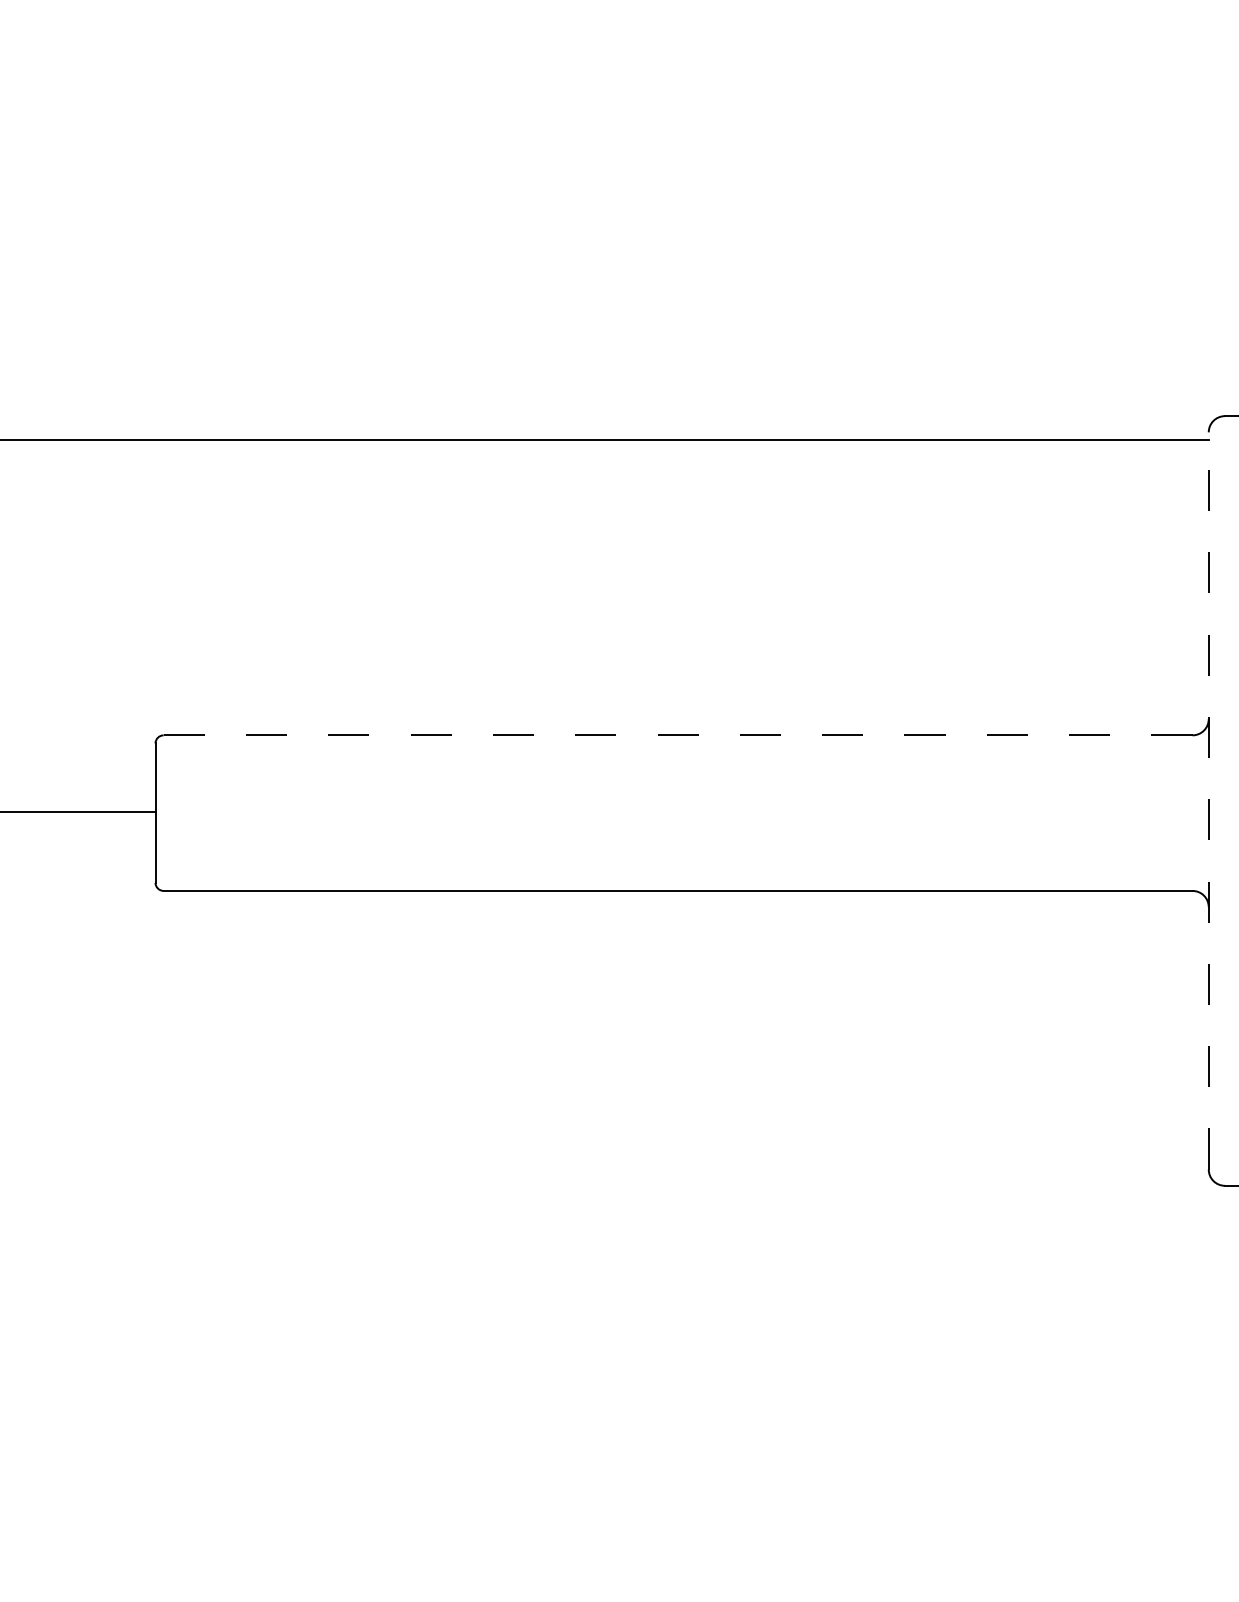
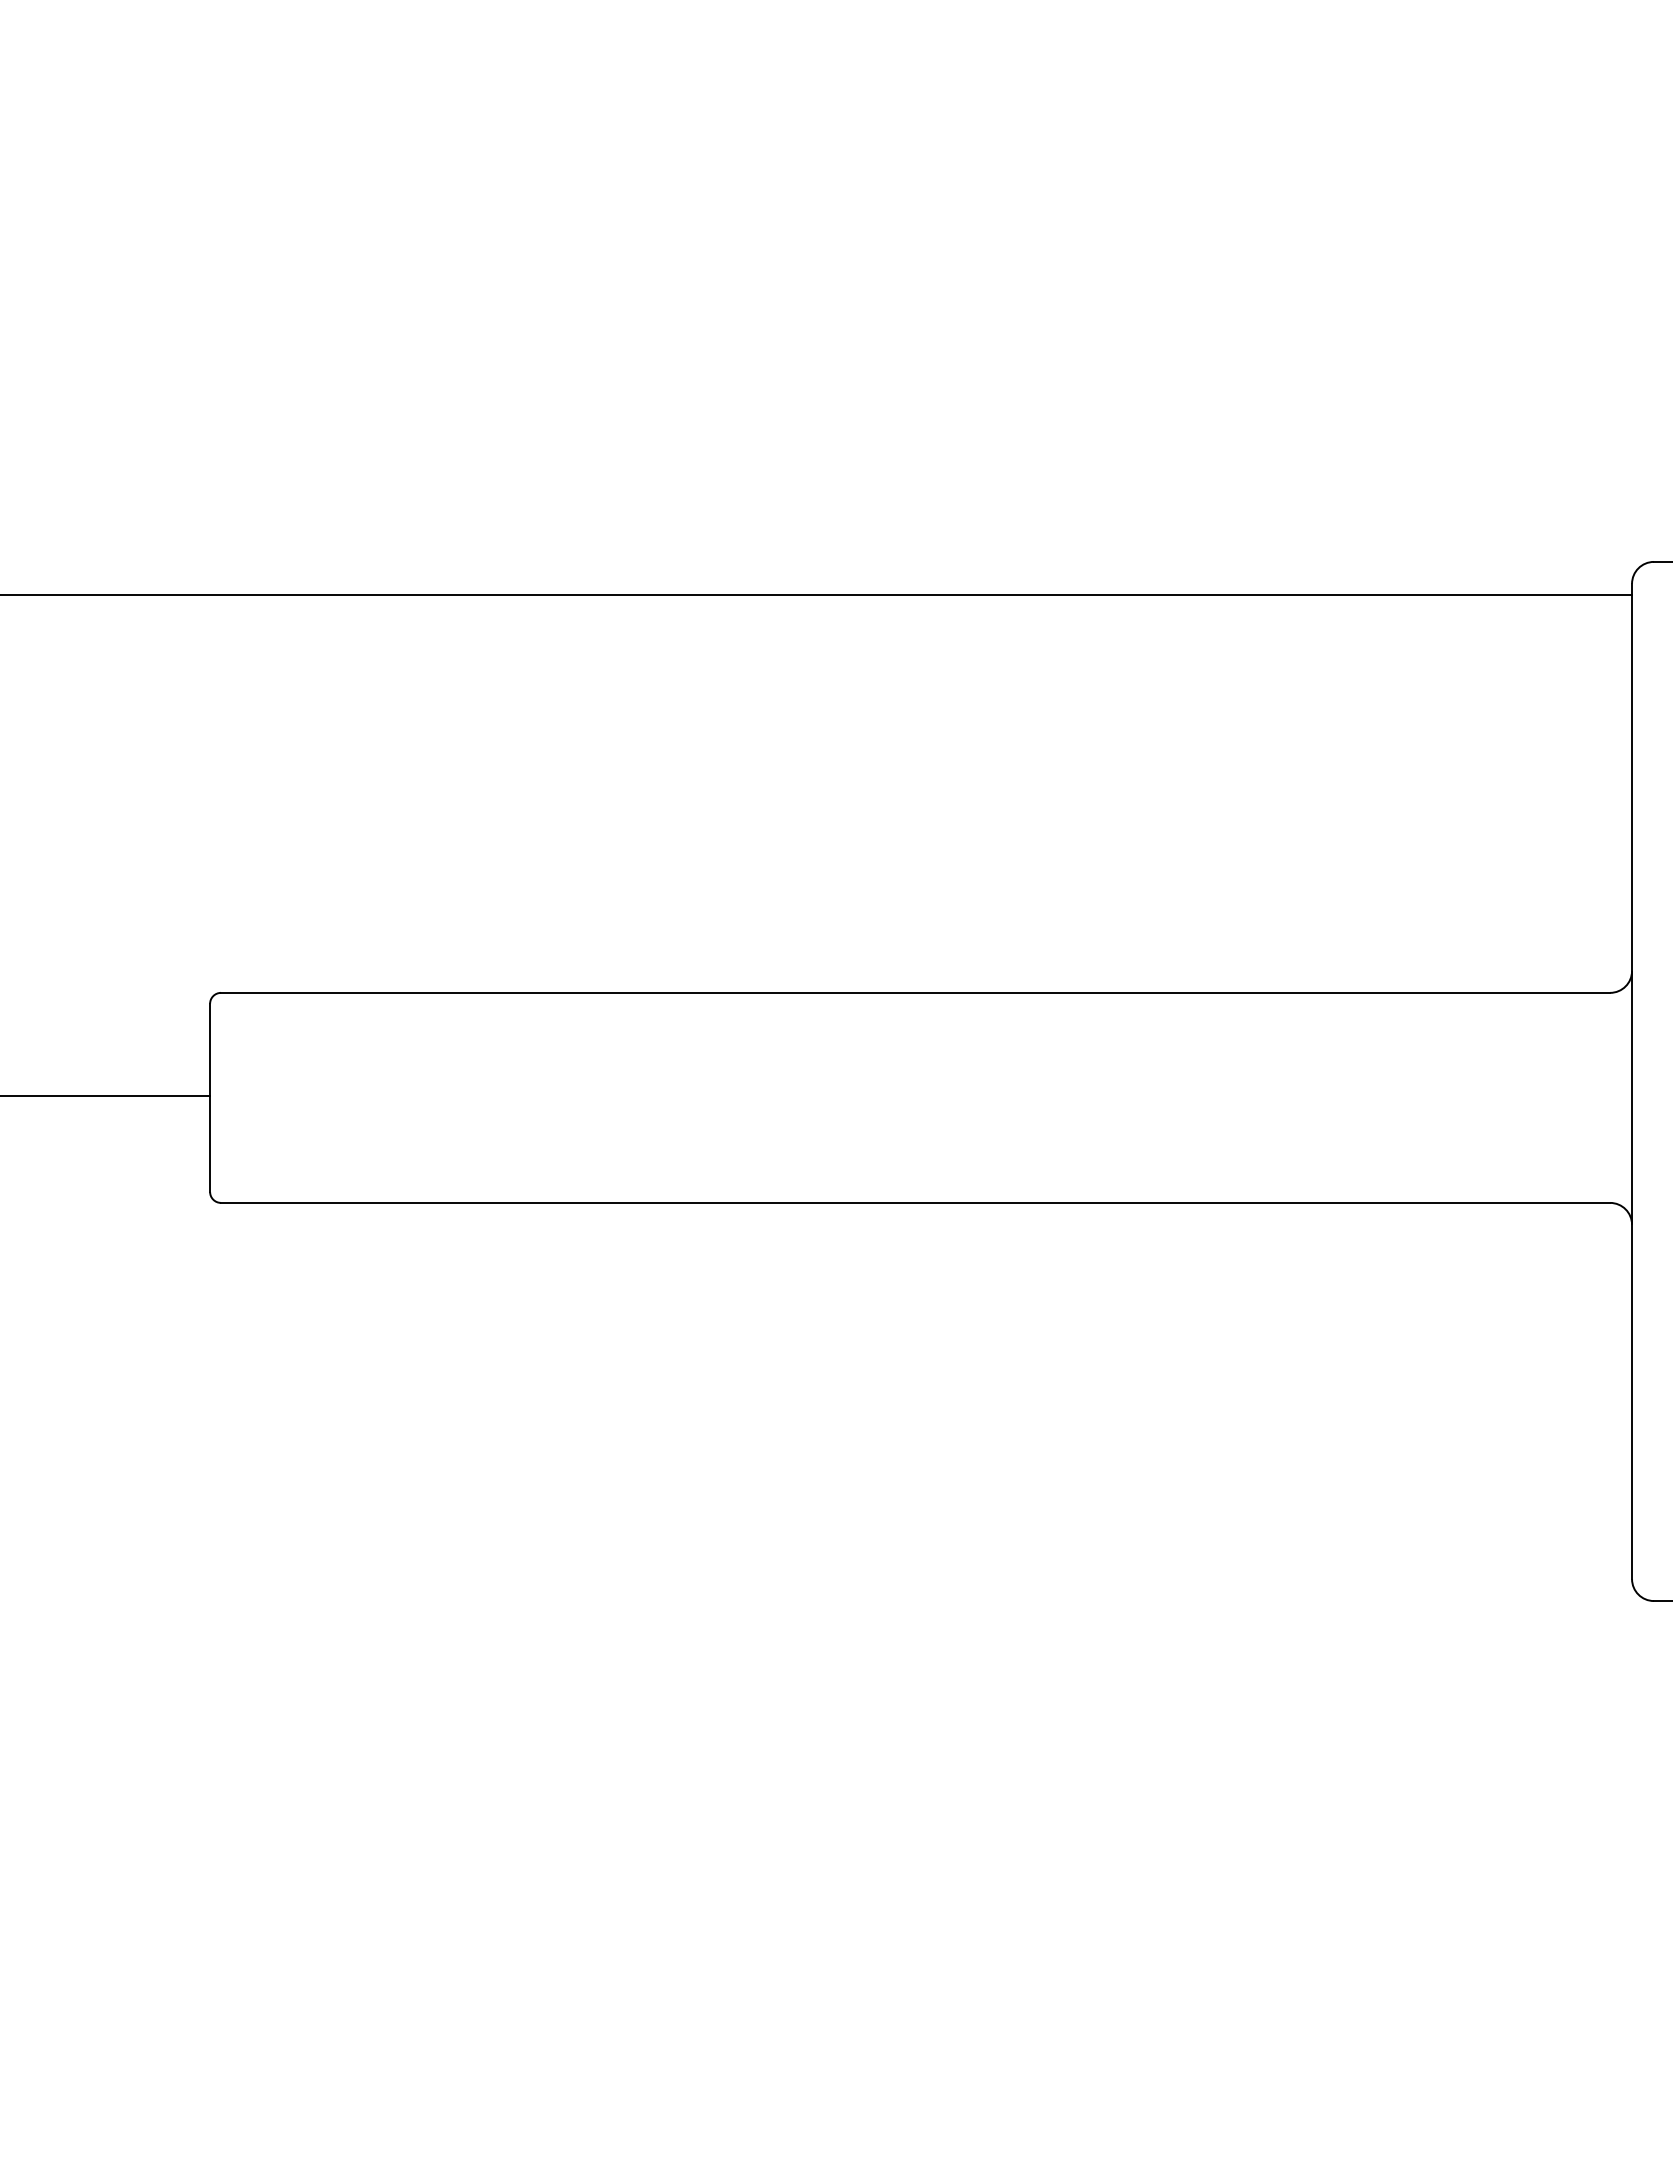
line: (678, 735) -> (915, 992), dashed -> solid
line: (1209, 801) -> (1632, 1081), dashed -> solid

